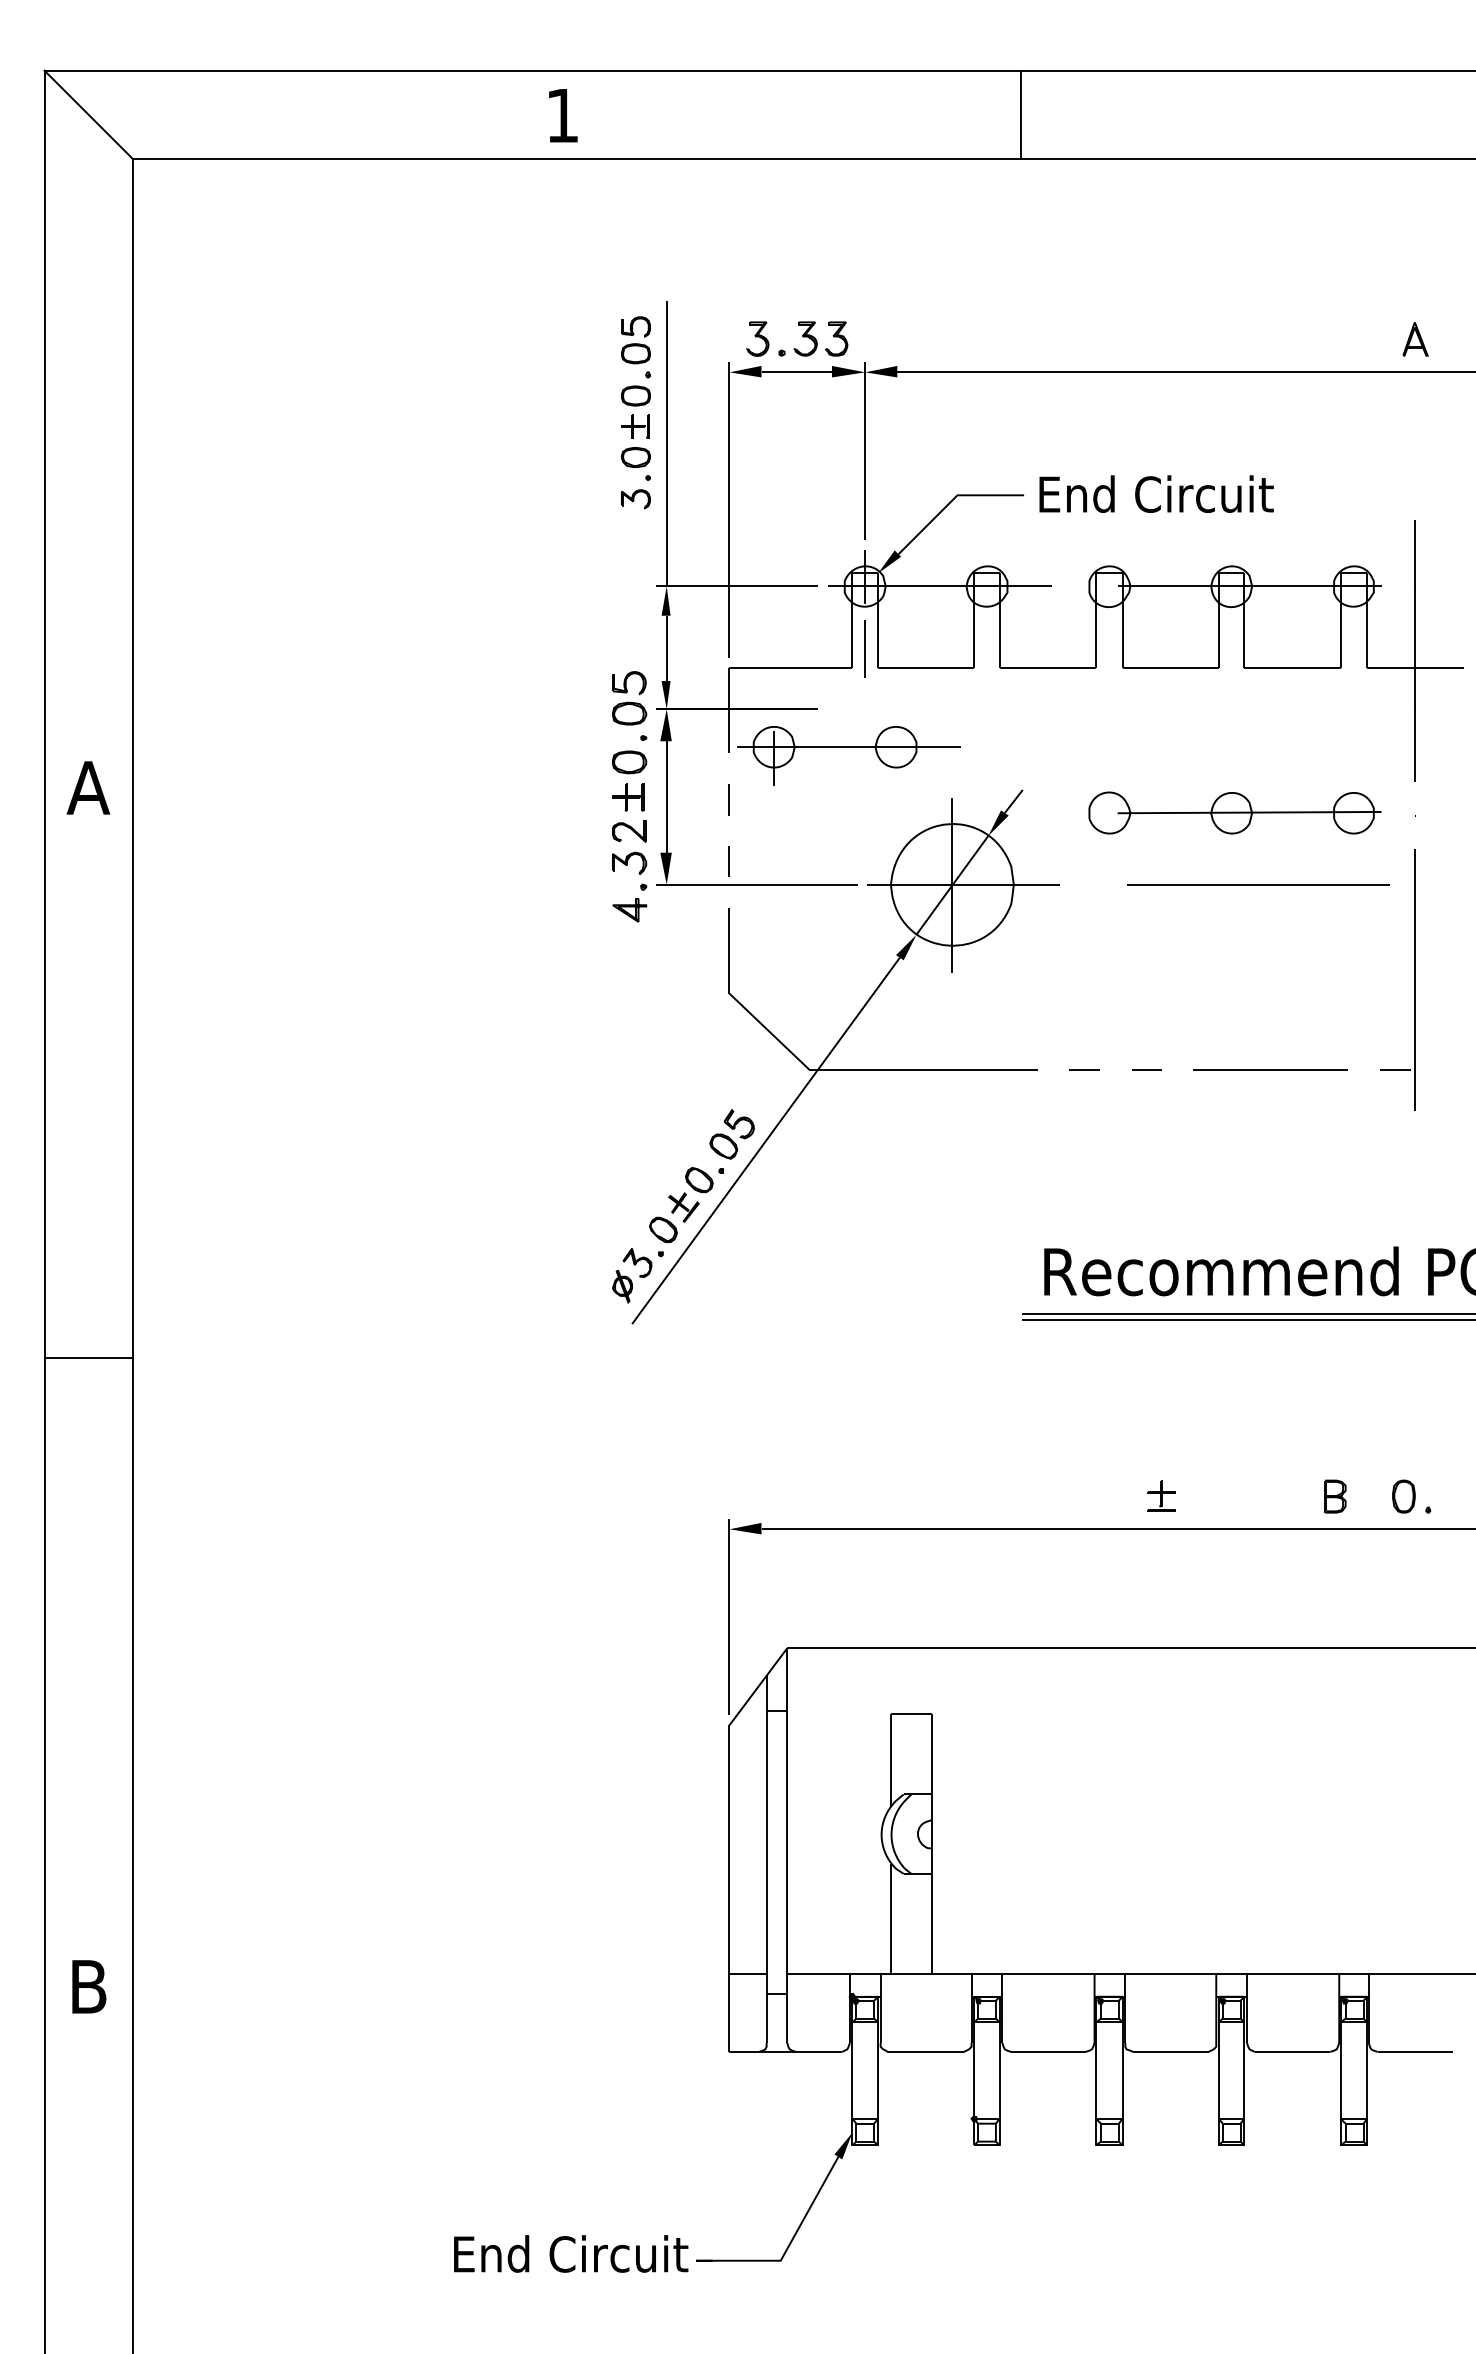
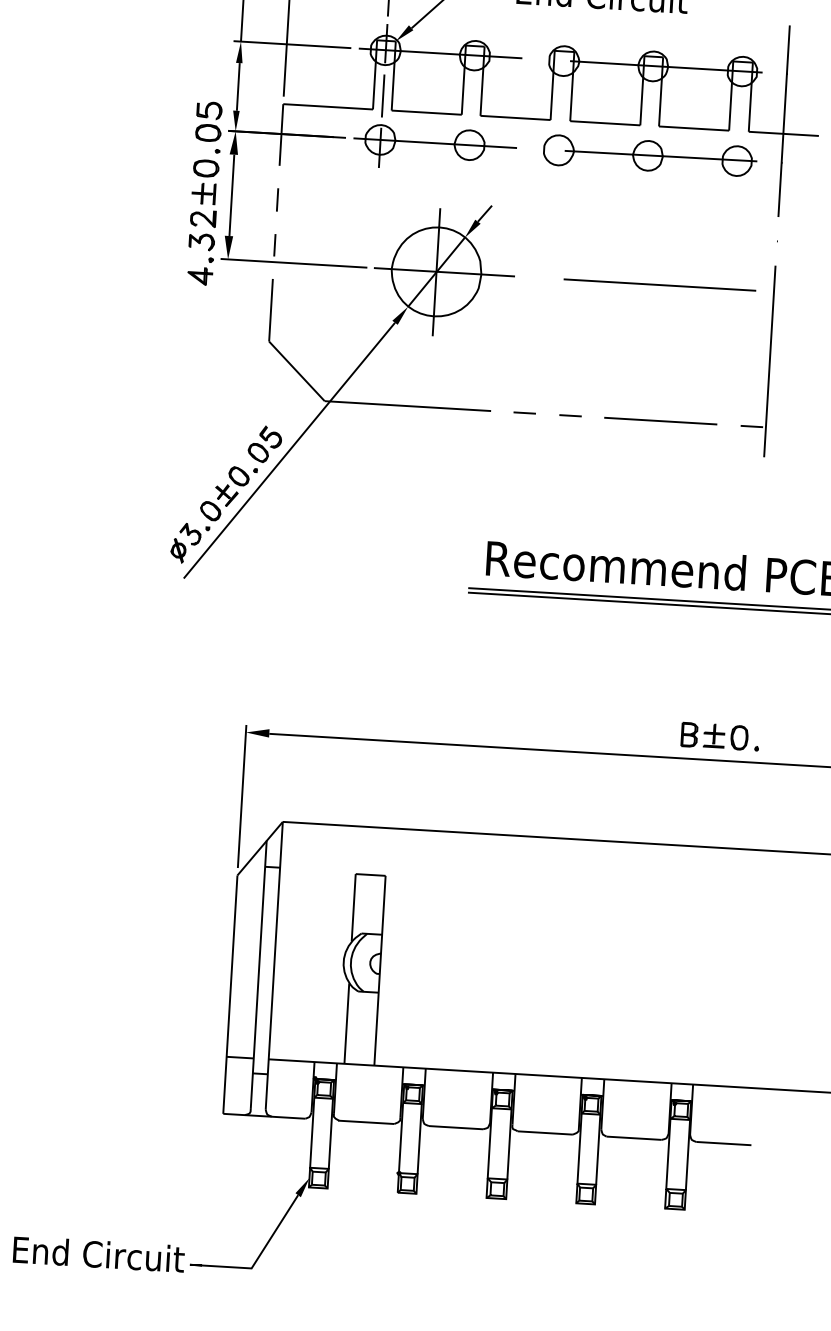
part: (848, 747) -> (434, 143), moved
part: (1234, 812) -> (650, 155), moved
part: (1161, 1495) -> (714, 735), moved

